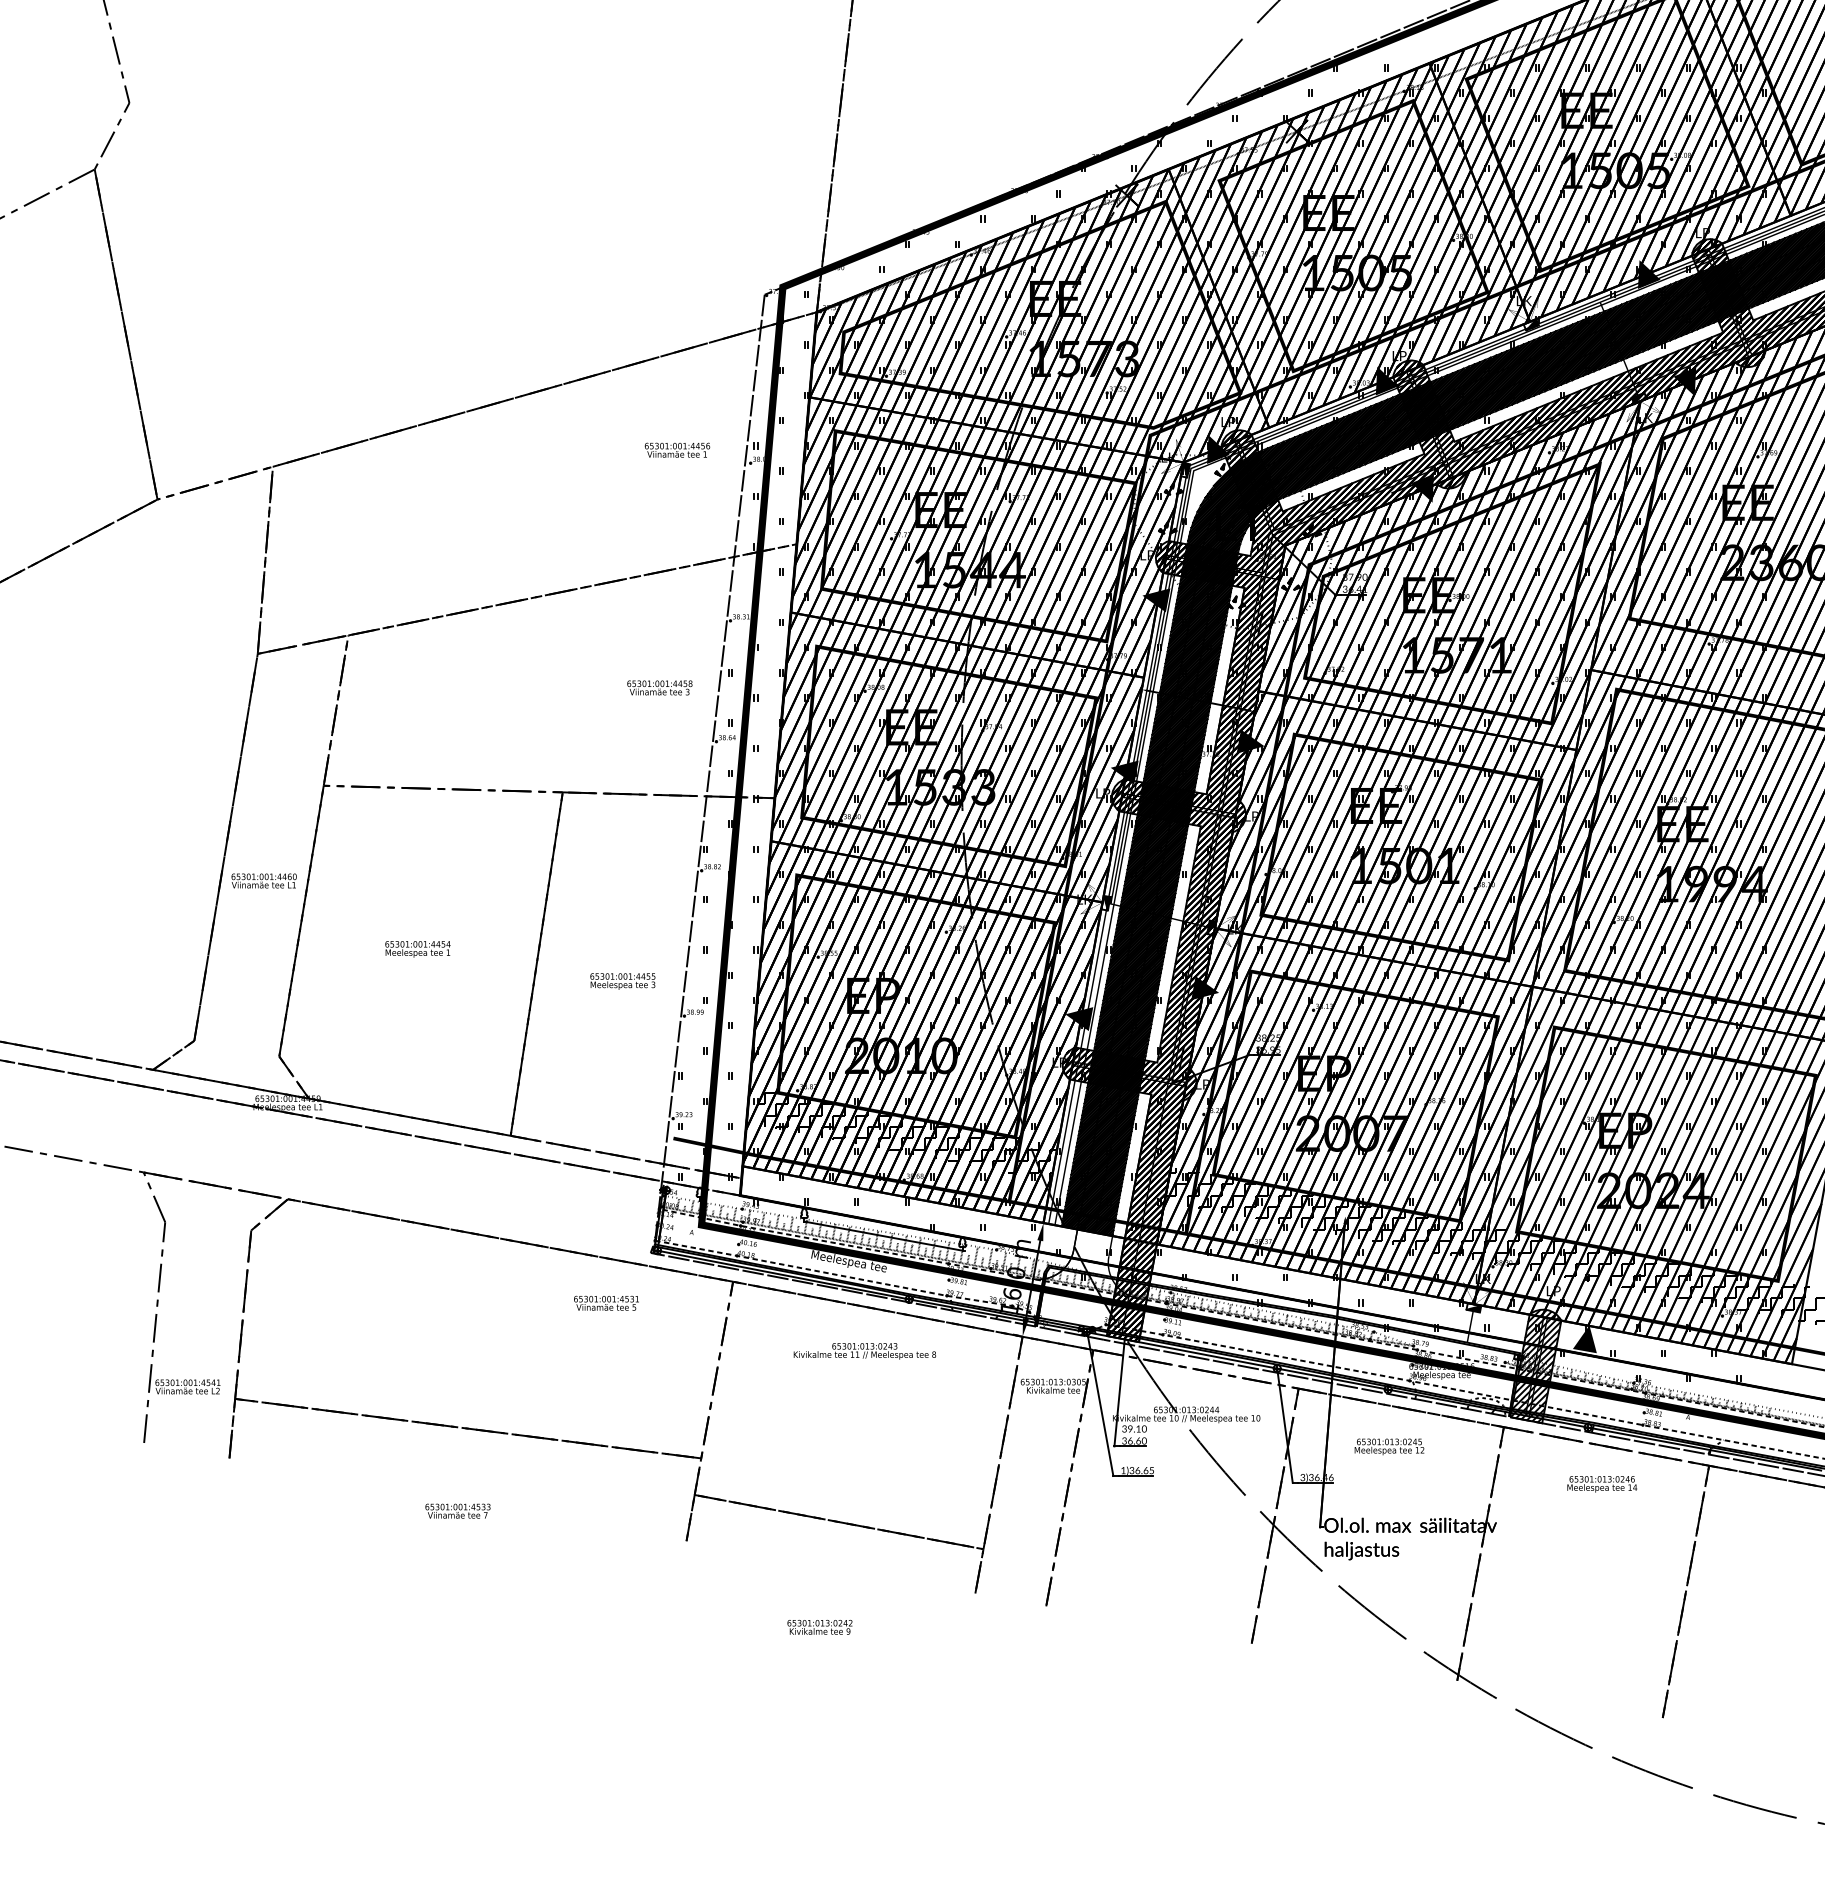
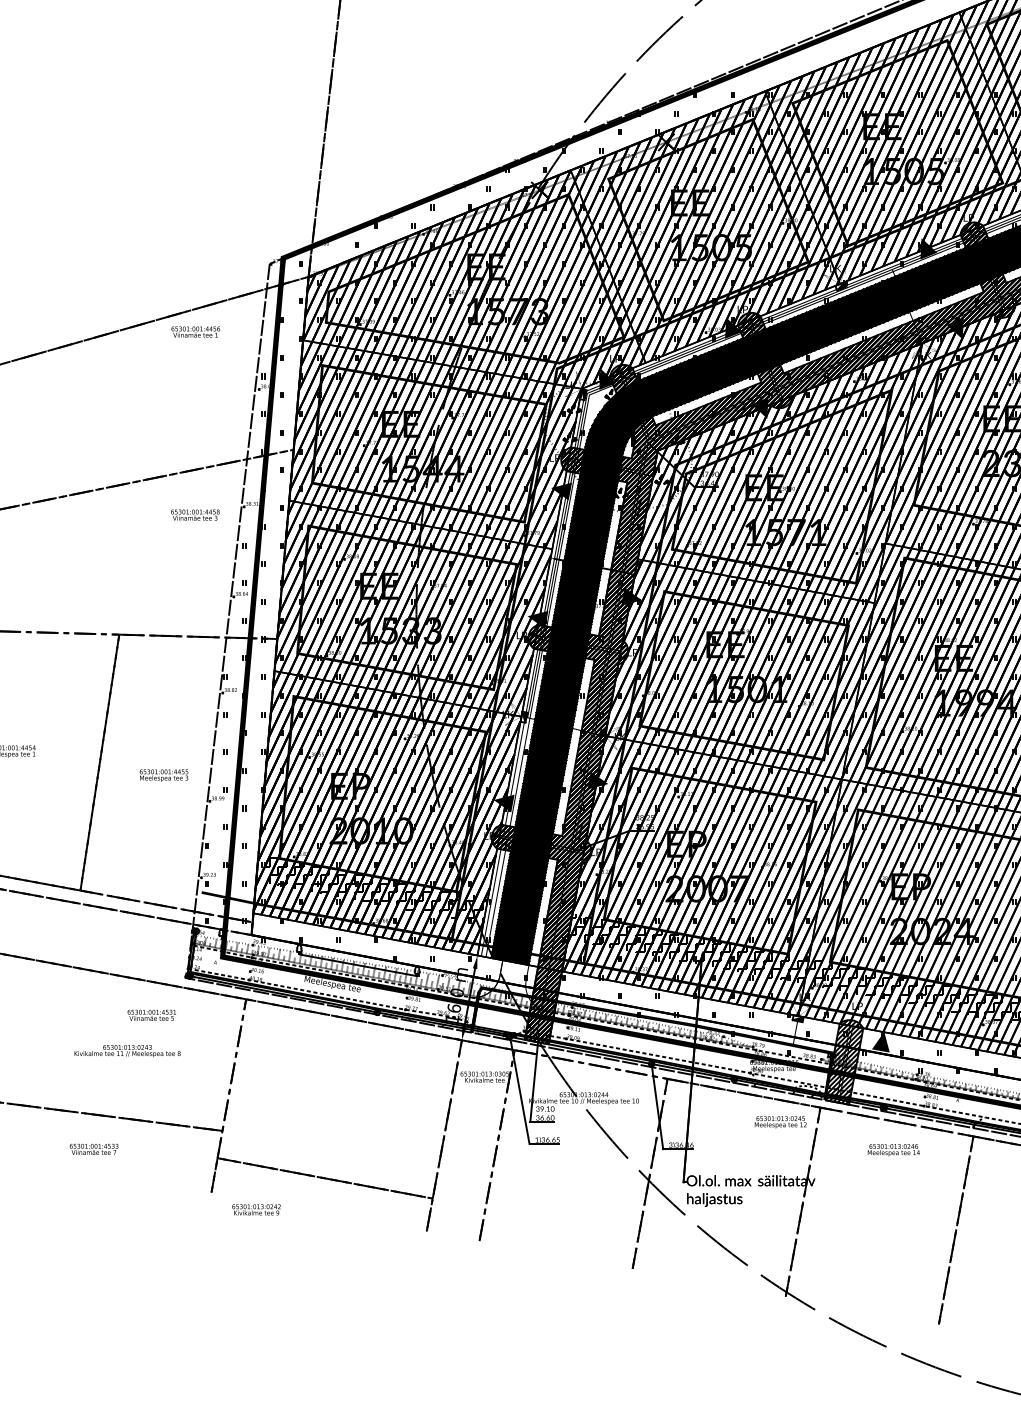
text: (677, 449) -> (195, 331), moved
text: (659, 687) -> (195, 514), moved
text: (864, 1351) -> (127, 1051), moved
text: (1389, 1446) -> (780, 1122), moved
text: (457, 1510) -> (93, 1148), moved
text: (819, 1627) -> (256, 1209), moved

